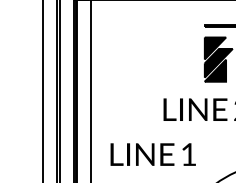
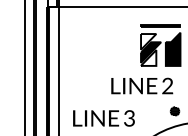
fill: (215, 47) -> (148, 41), removed
fill: (215, 70) -> (148, 57), removed
text: (188, 154) -> (129, 118), 1 -> 3

